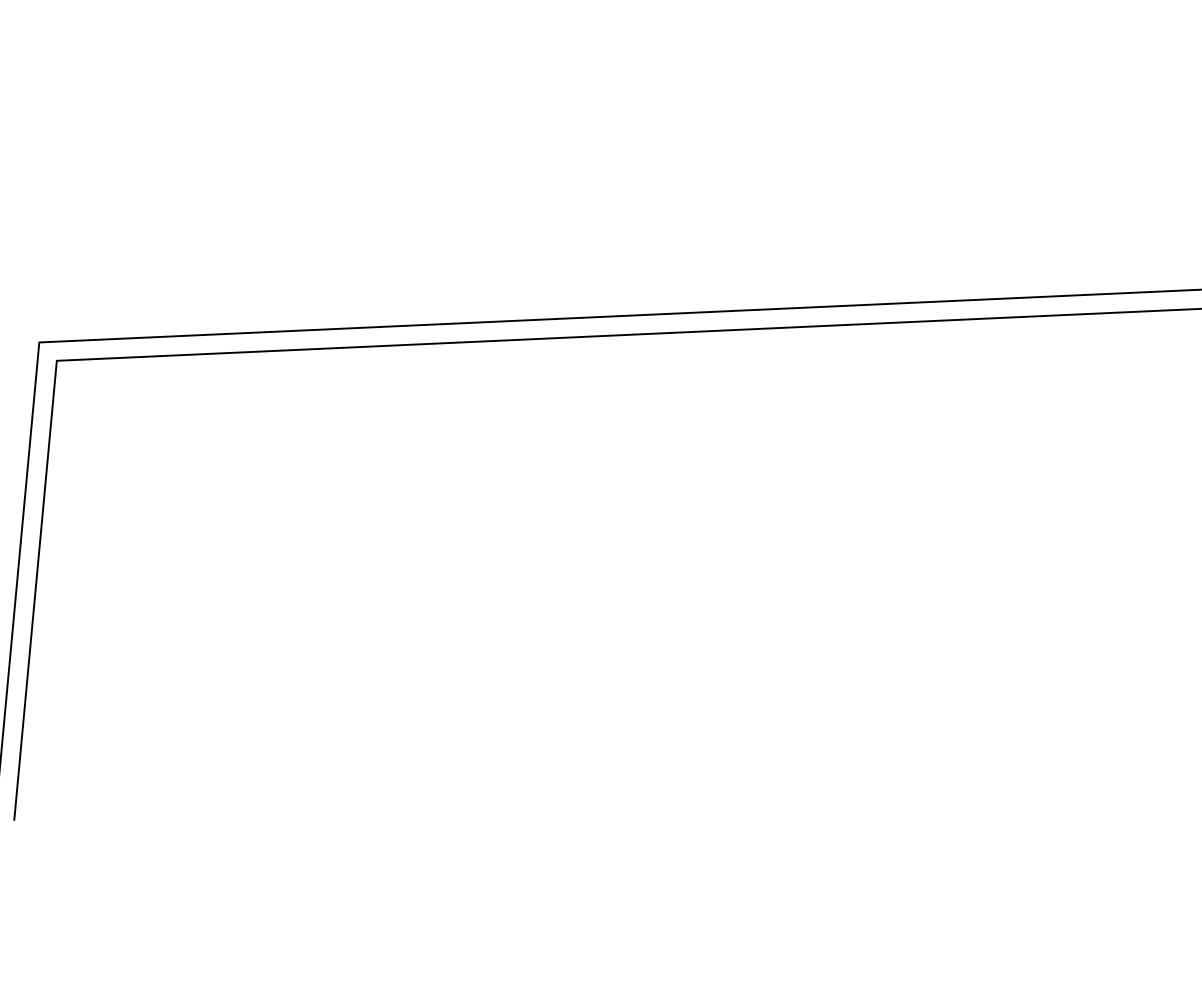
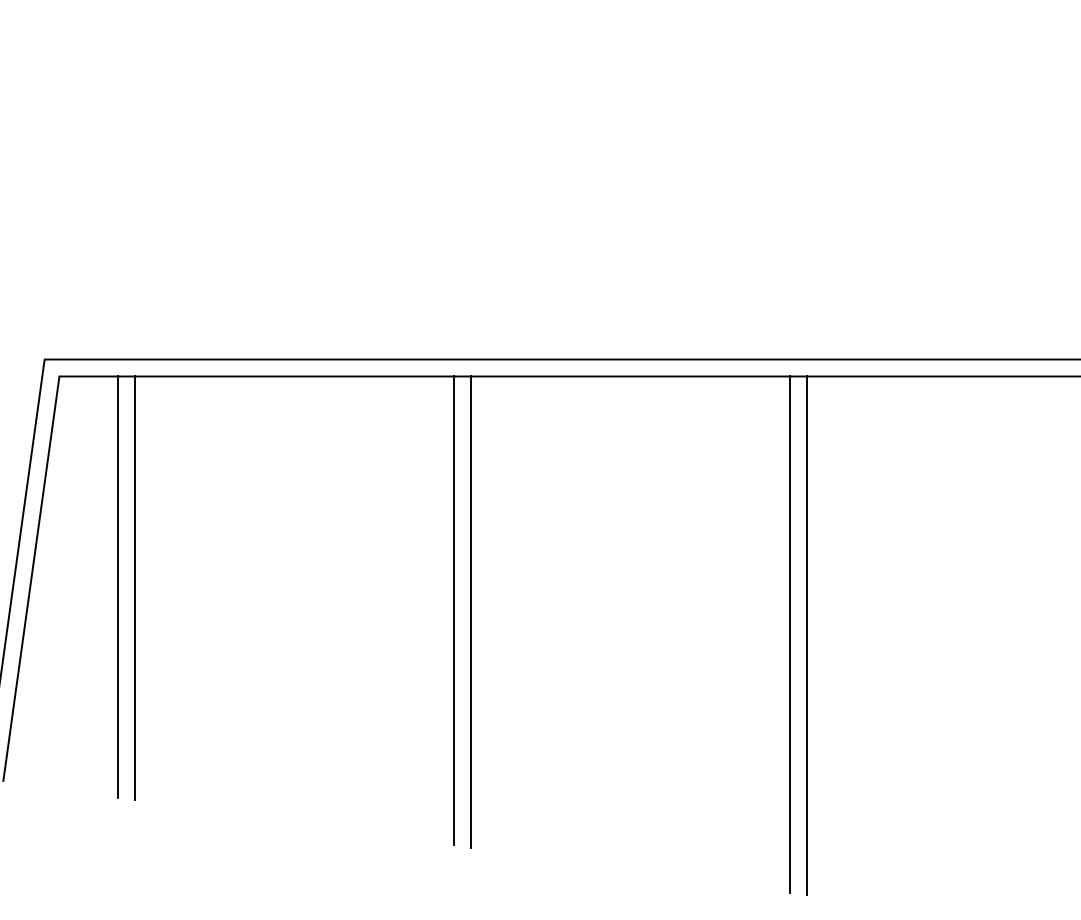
line: (133, 595) -> (117, 587), added
line: (152, 596) -> (134, 588), added
line: (513, 604) -> (453, 610), added
line: (532, 604) -> (470, 611), added
line: (894, 614) -> (790, 634), added
line: (913, 614) -> (807, 635), added

